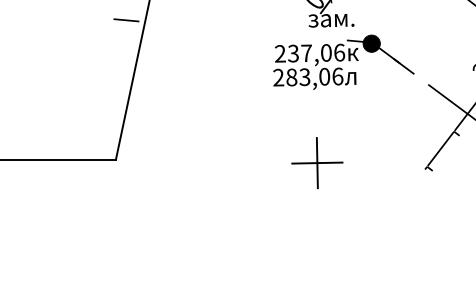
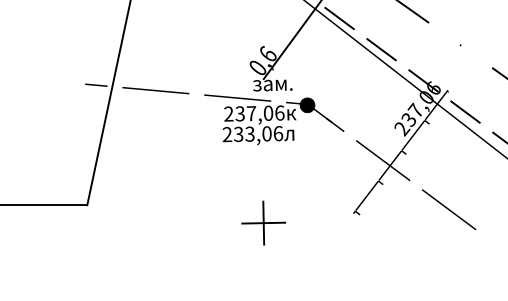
line: (195, 26) -> (155, 90), added
fill: (290, 34) -> (237, 97), added
text: (291, 76) -> (238, 133), 283,06 -> 233,06
part: (317, 162) -> (263, 222), moved

